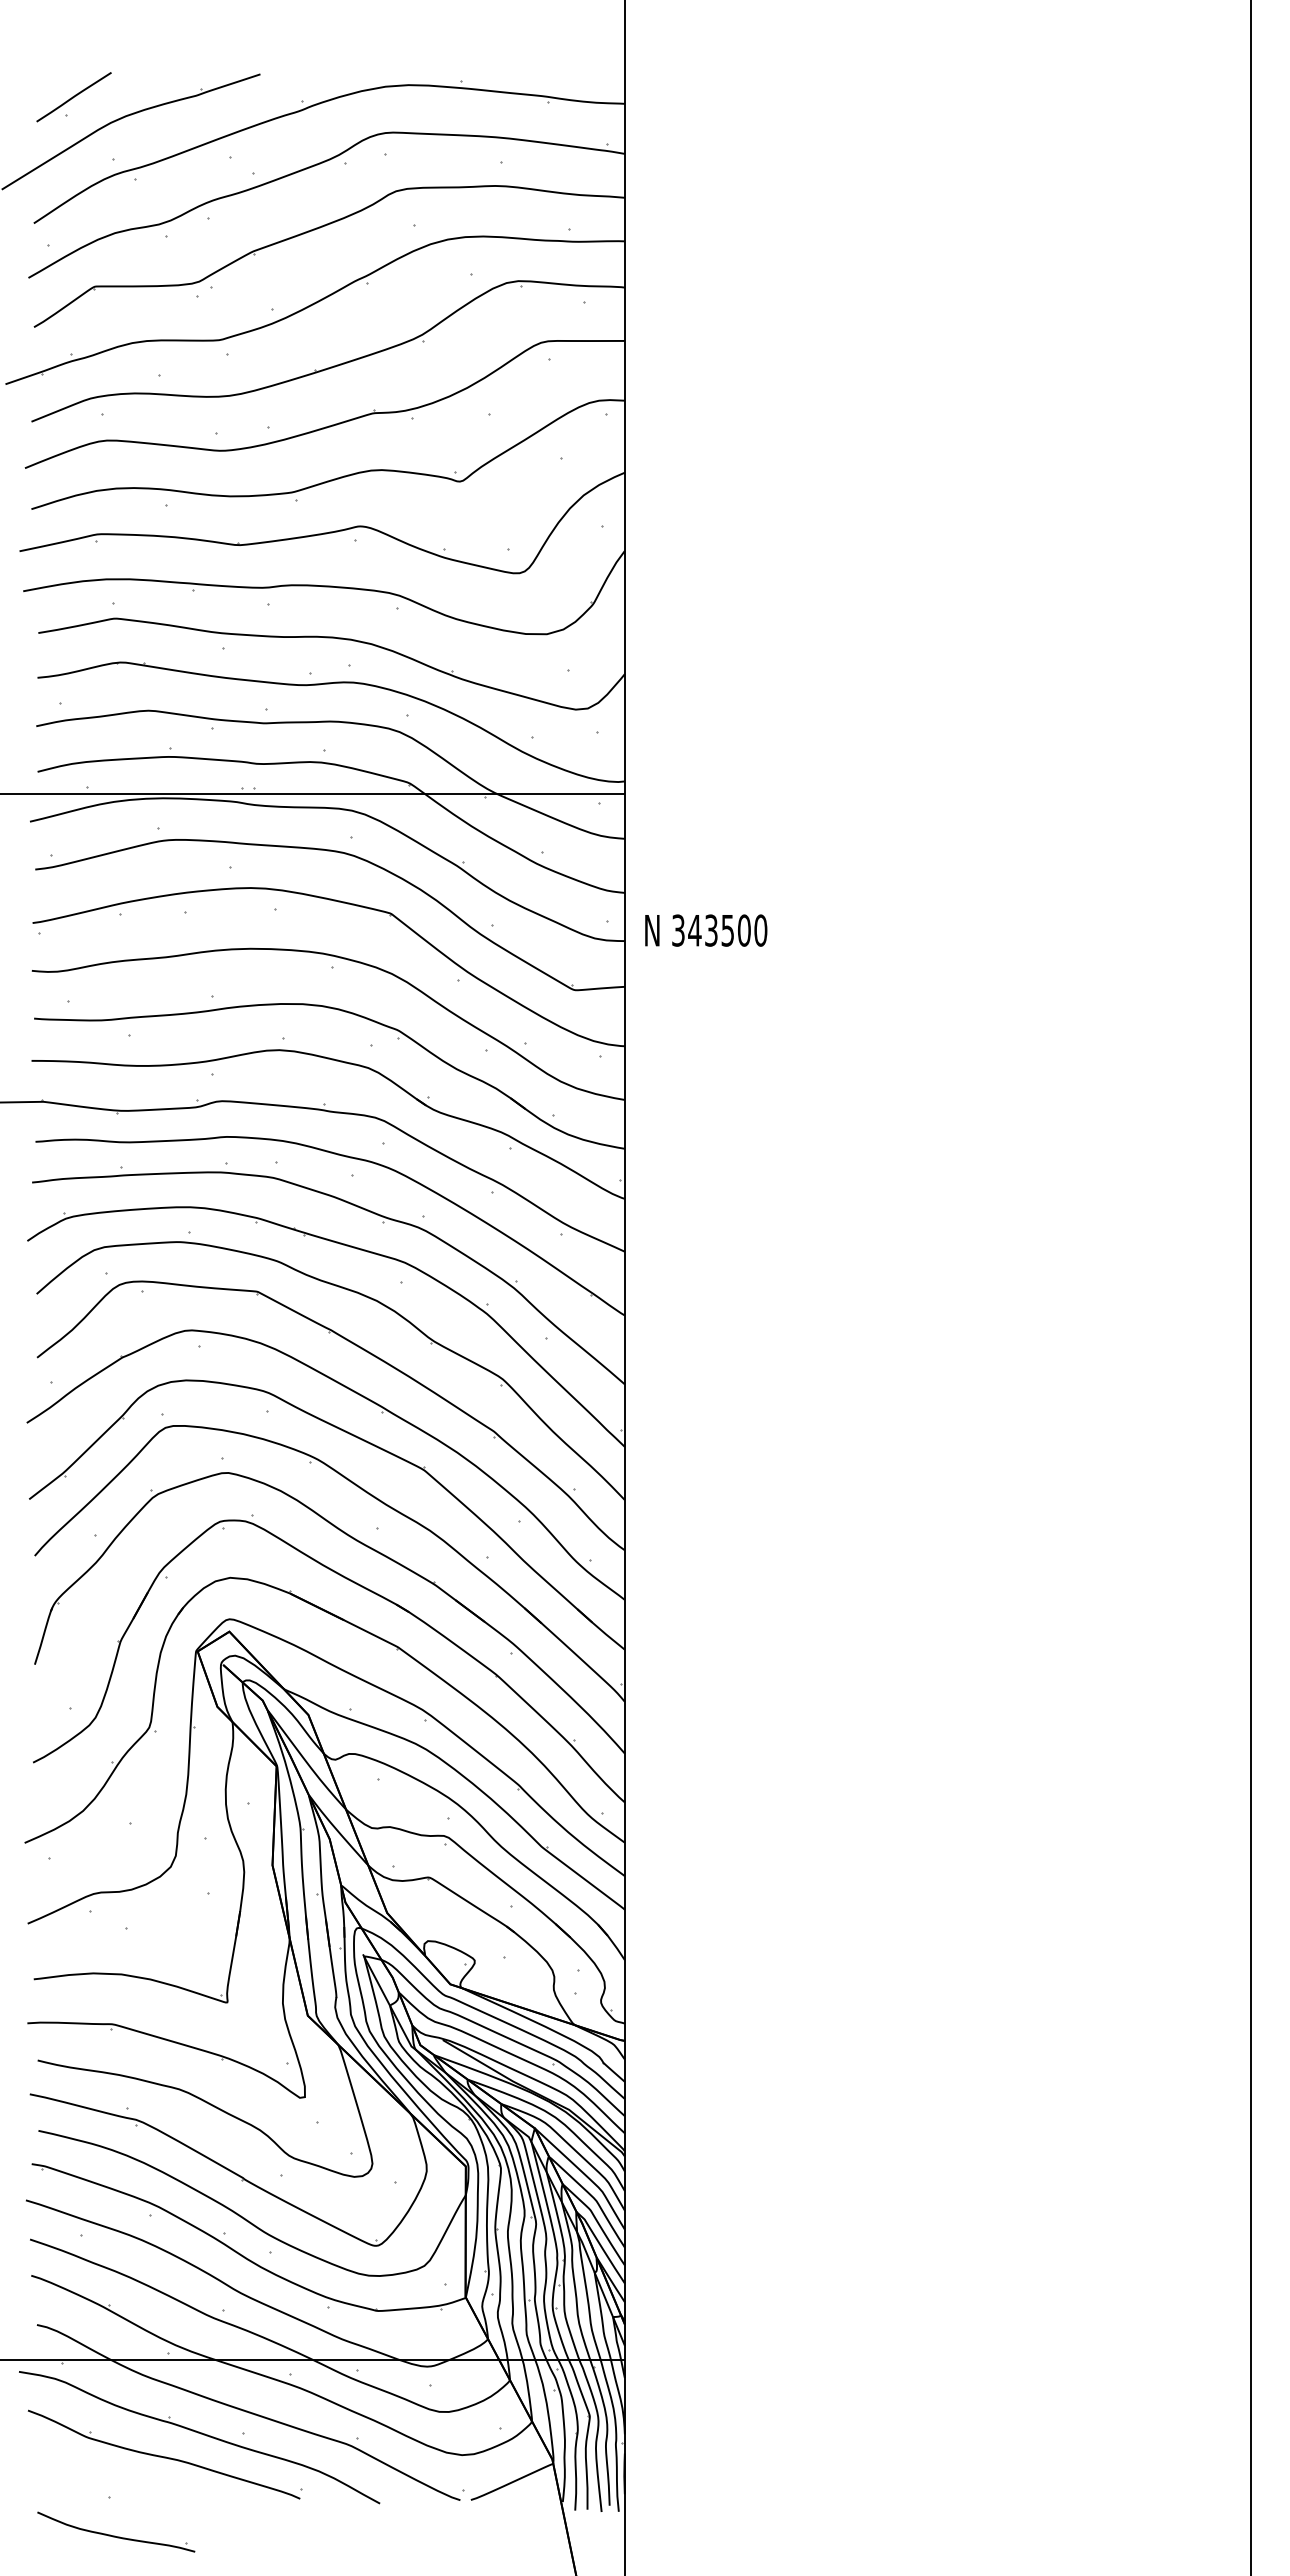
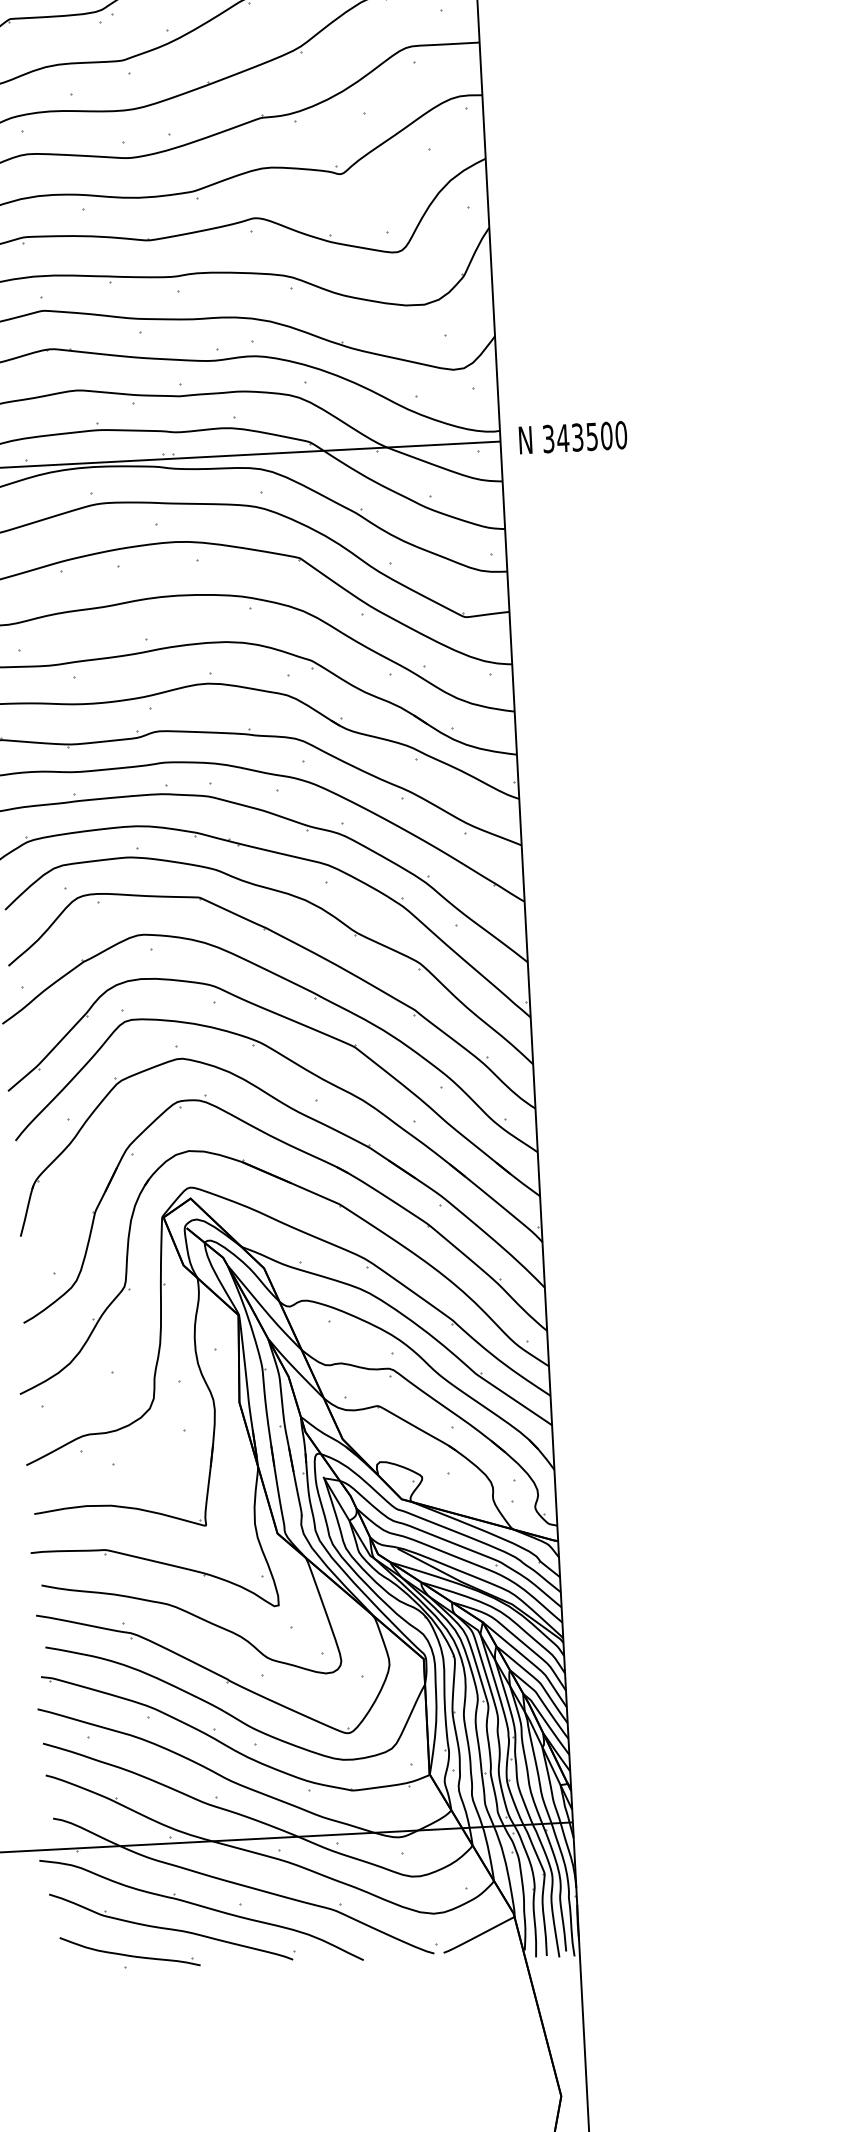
text: (706, 930) -> (573, 437), moved
part: (116, 2531) -> (130, 1951), moved

